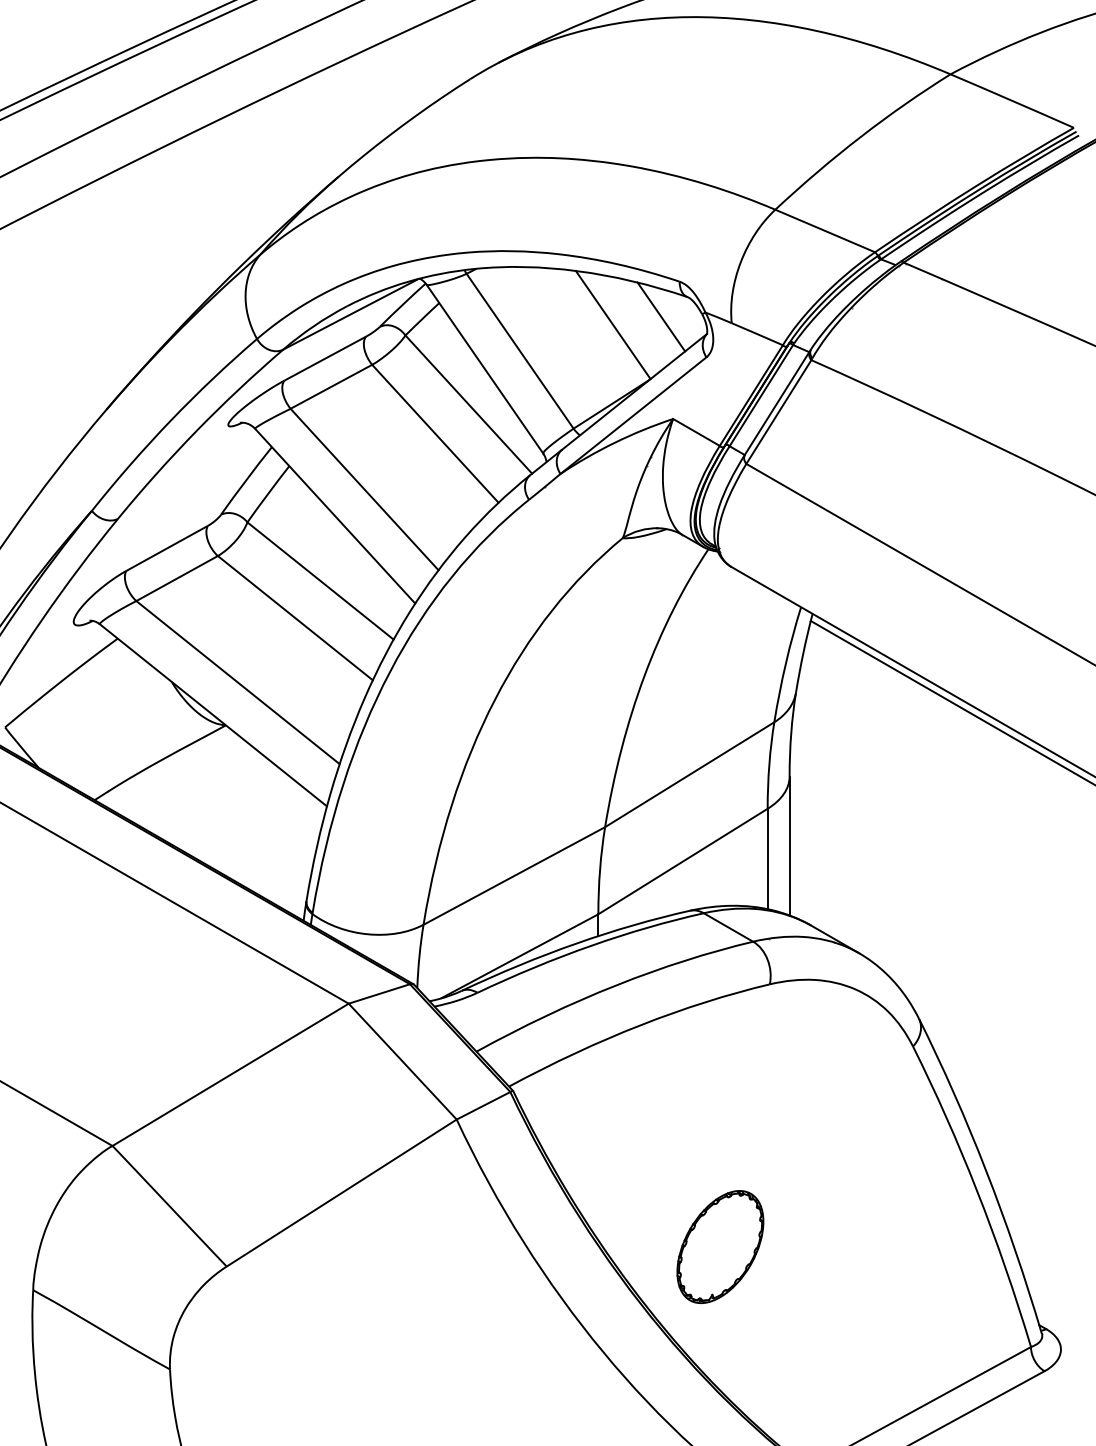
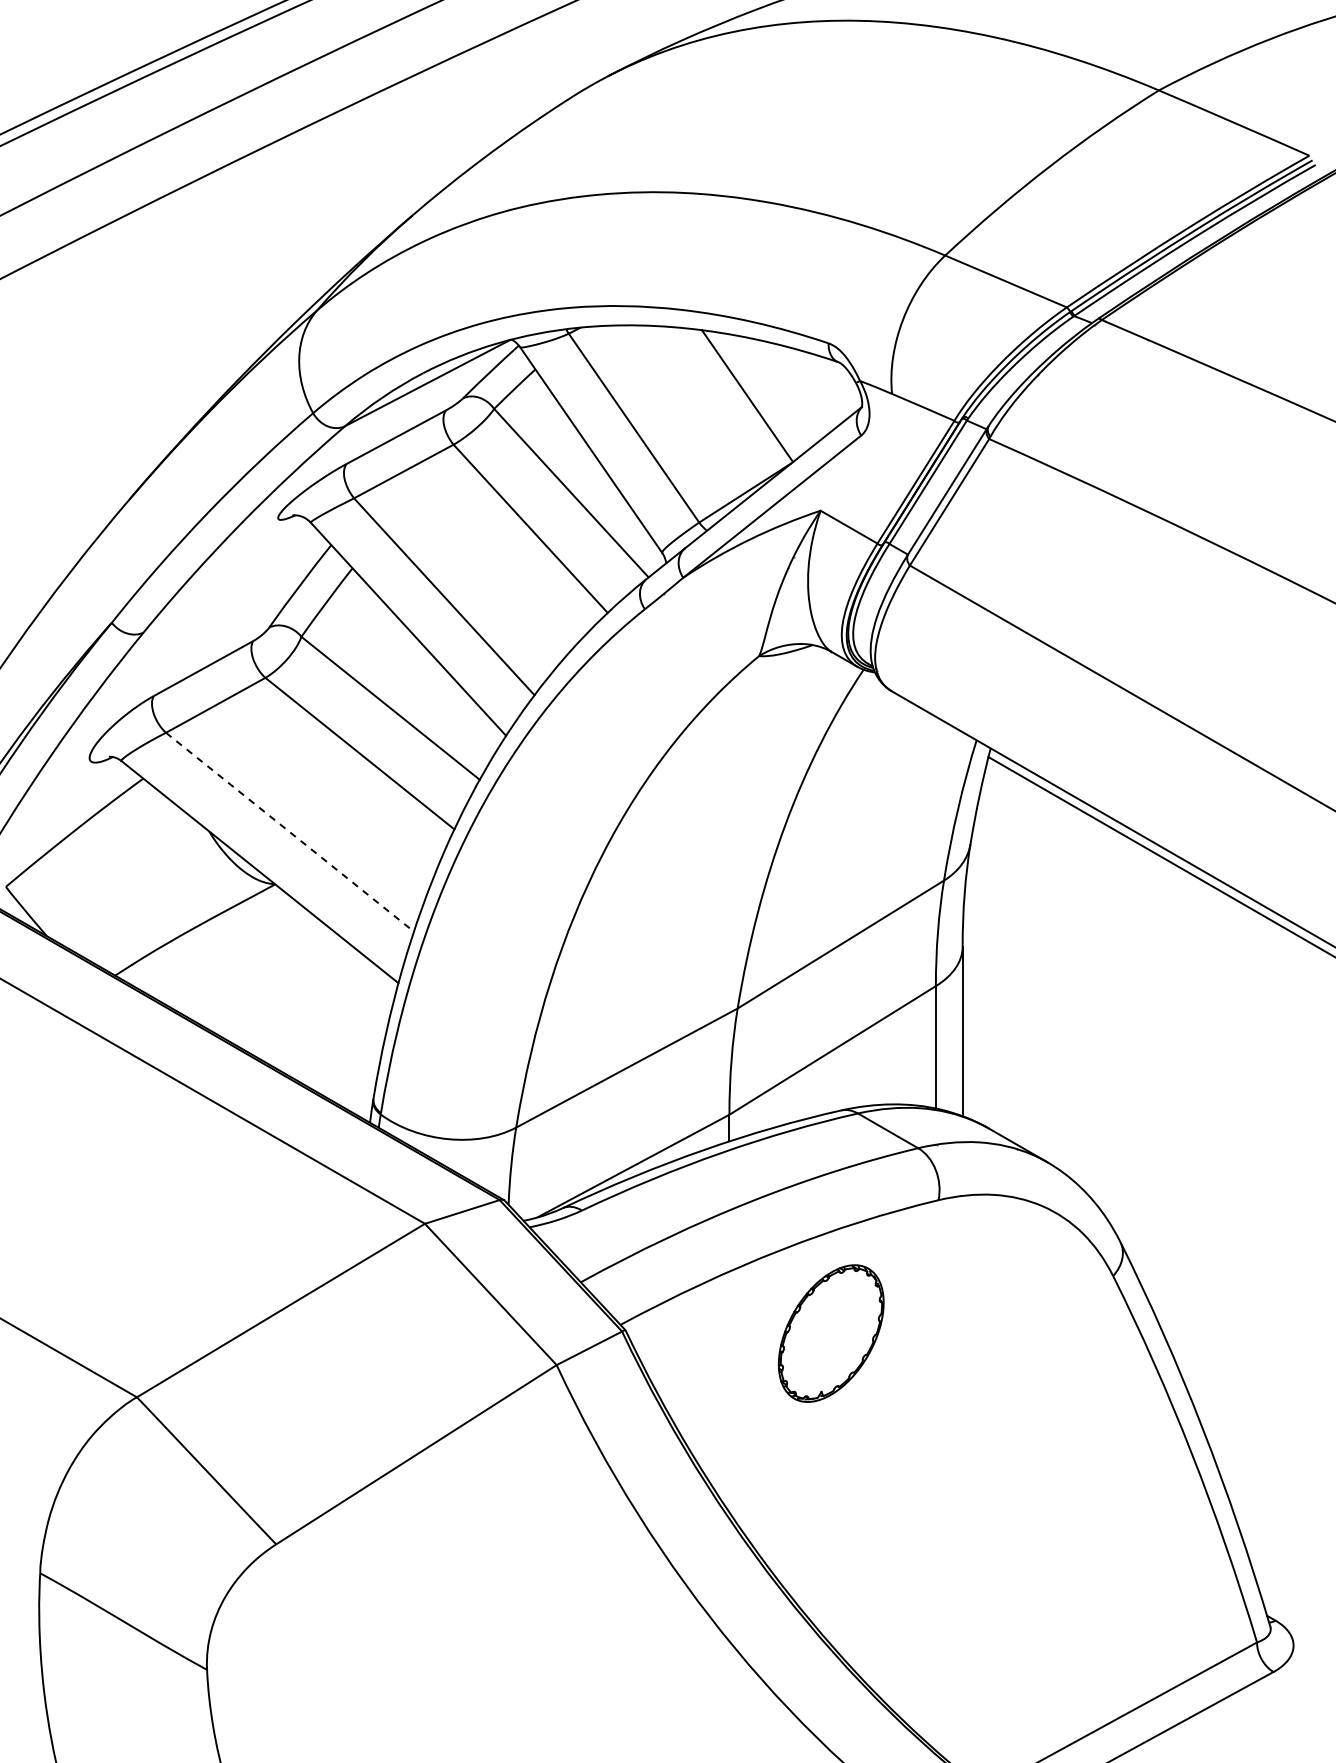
line: (661, 317) -> (806, 386), removed
line: (237, 682) -> (289, 832), solid -> dashed
part: (720, 1246) -> (831, 1333), moved

